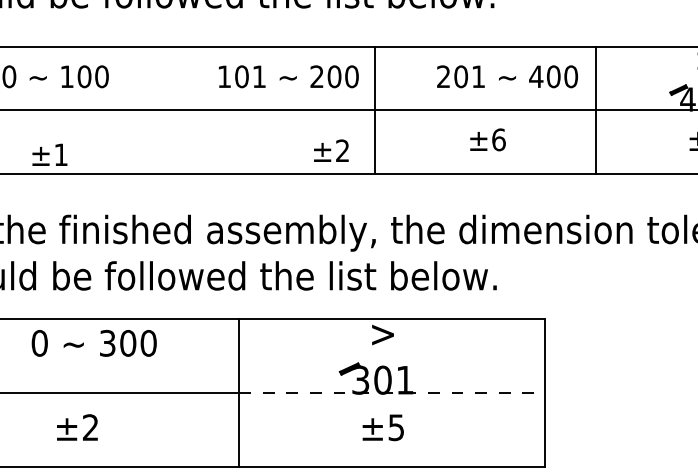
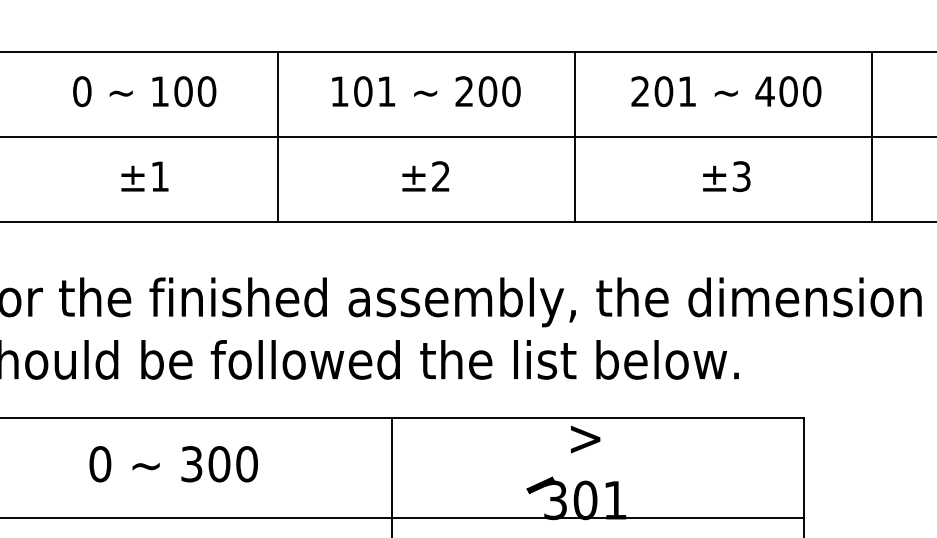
text: (288, 76) -> (425, 91), moved
text: (507, 76) -> (726, 91), moved
line: (154, 110) -> (277, 137), added
text: (498, 139) -> (741, 176), ±6 -> ±3
text: (331, 150) -> (425, 176), moved
text: (49, 154) -> (144, 176), moved
text: (93, 343) -> (172, 464), moved
line: (392, 393) -> (598, 518), dashed -> solid

